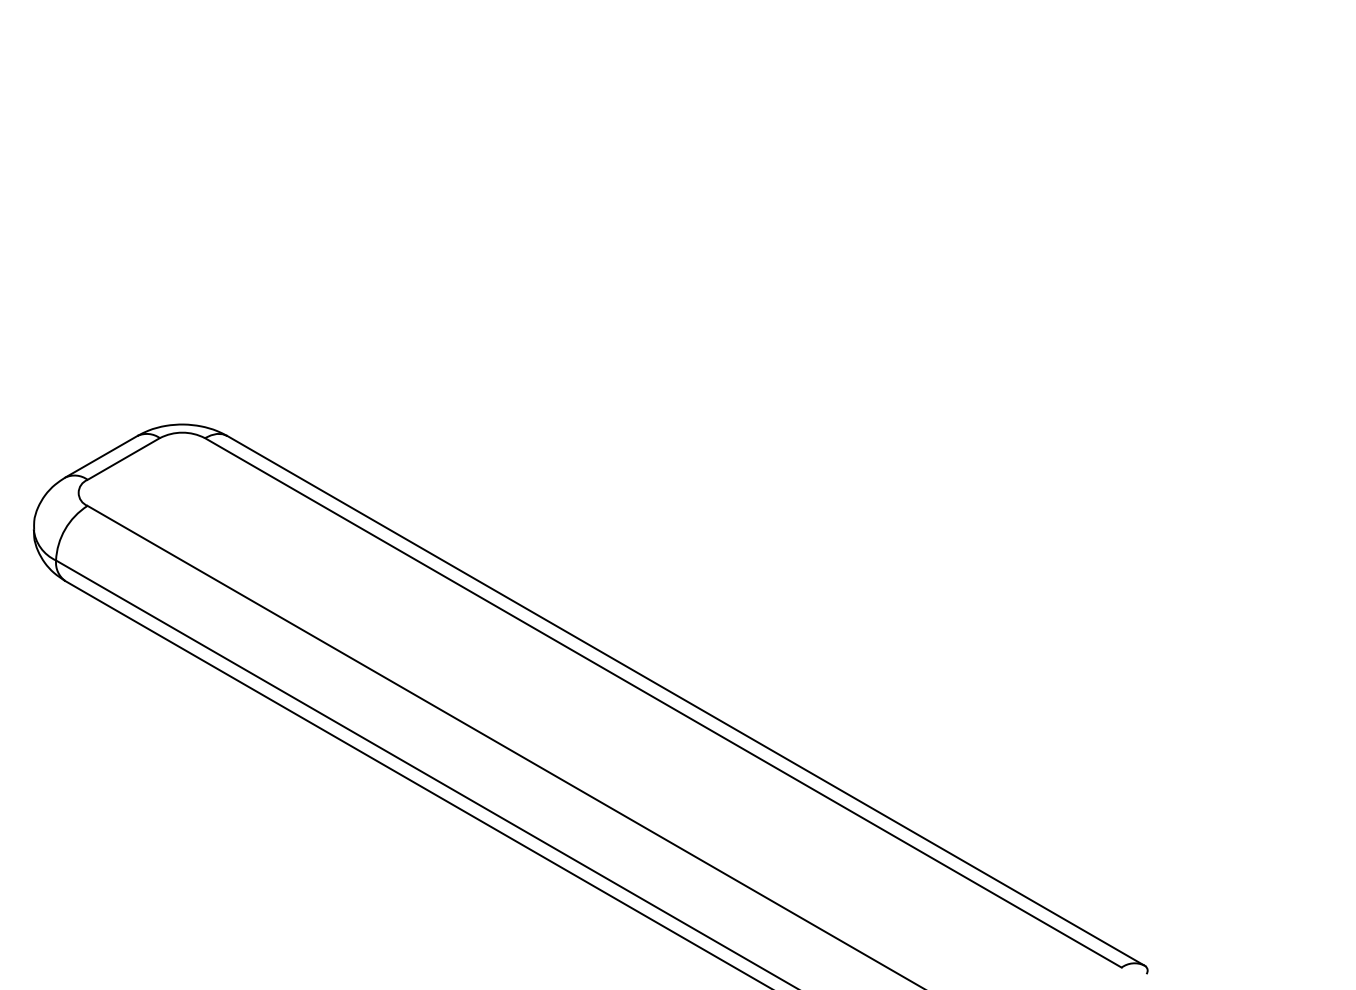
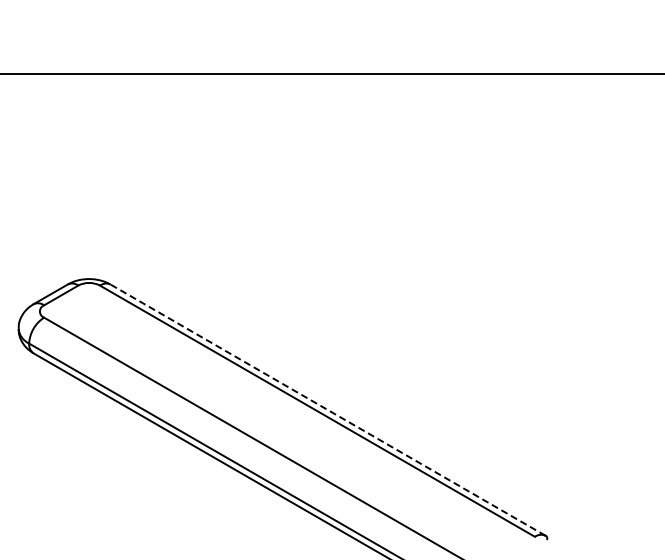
line: (684, 699) -> (327, 409), solid -> dashed

